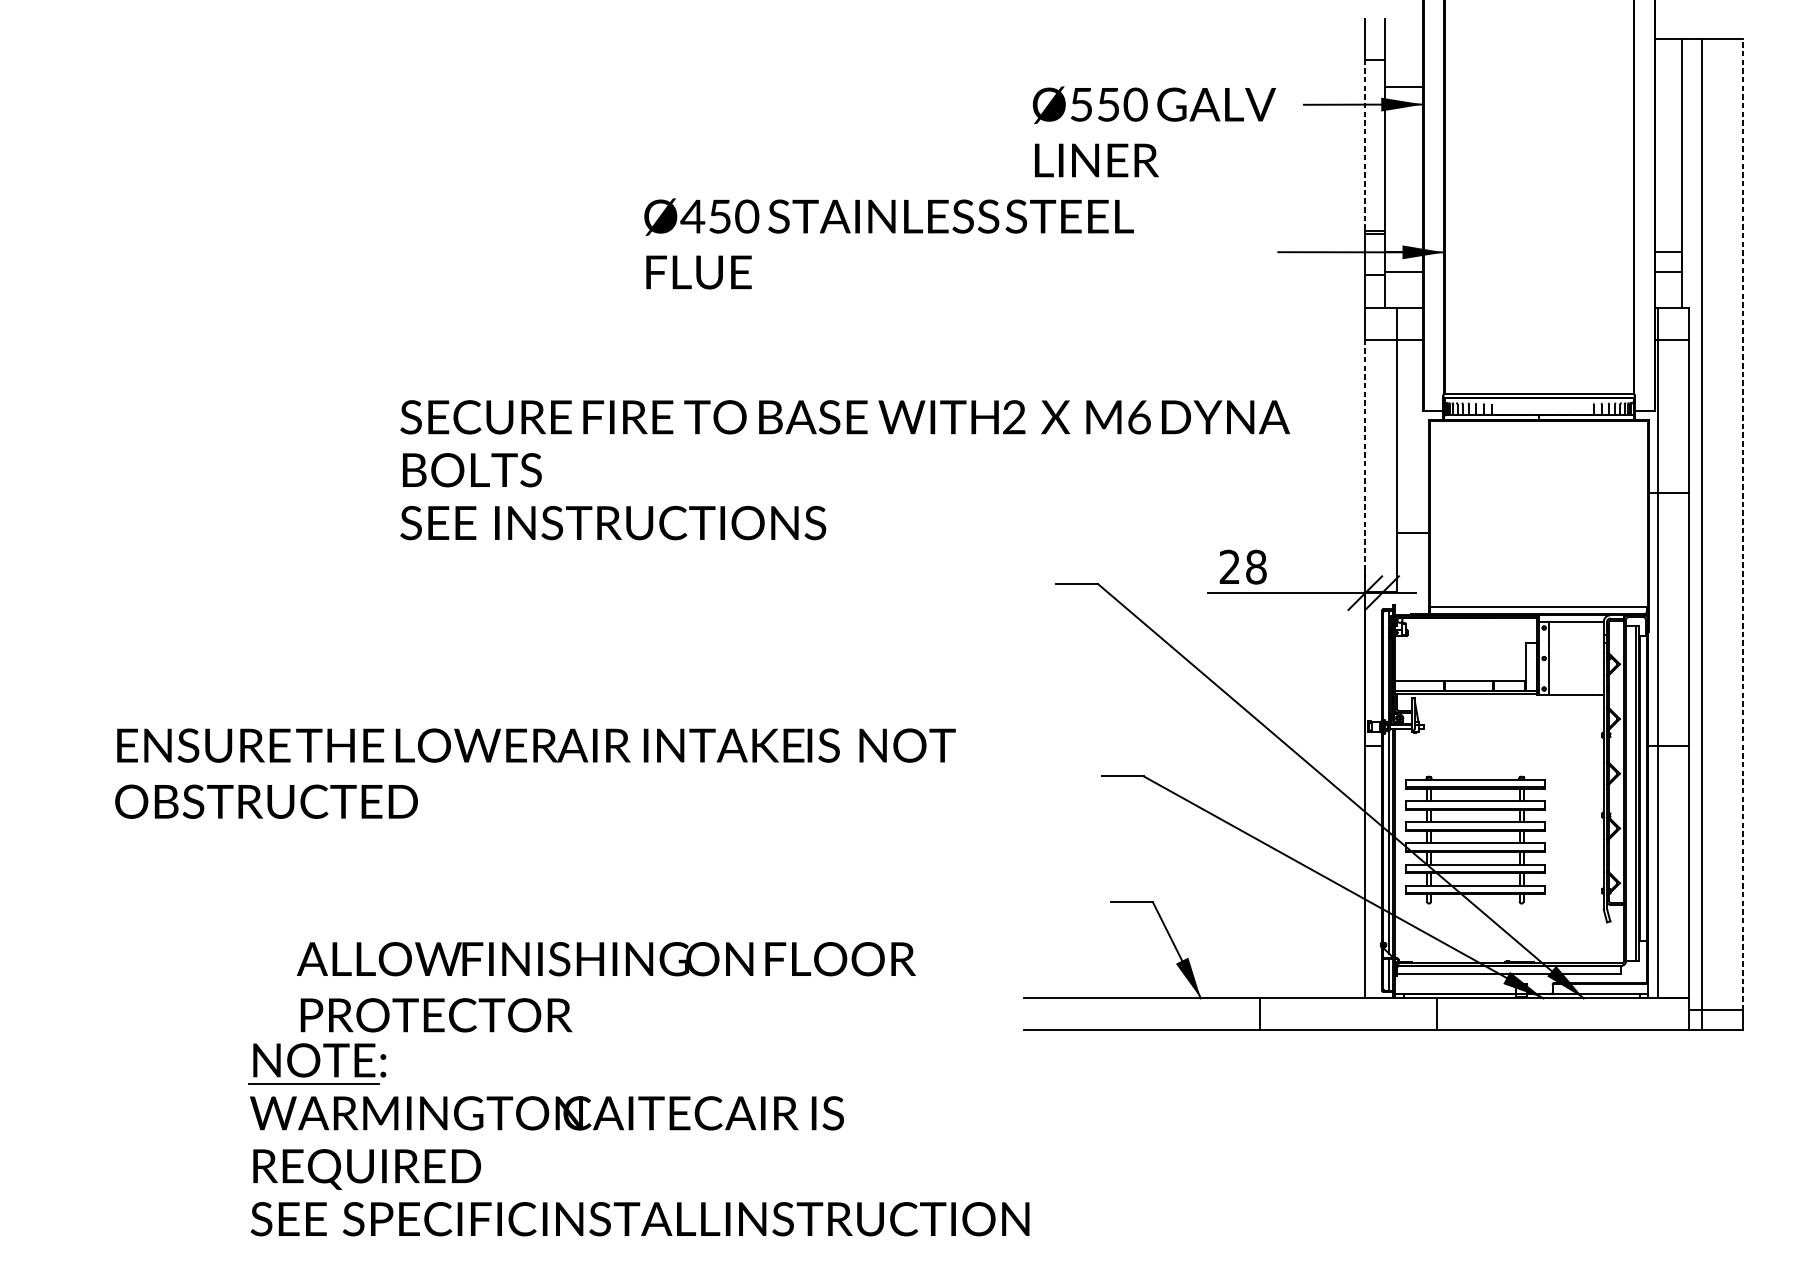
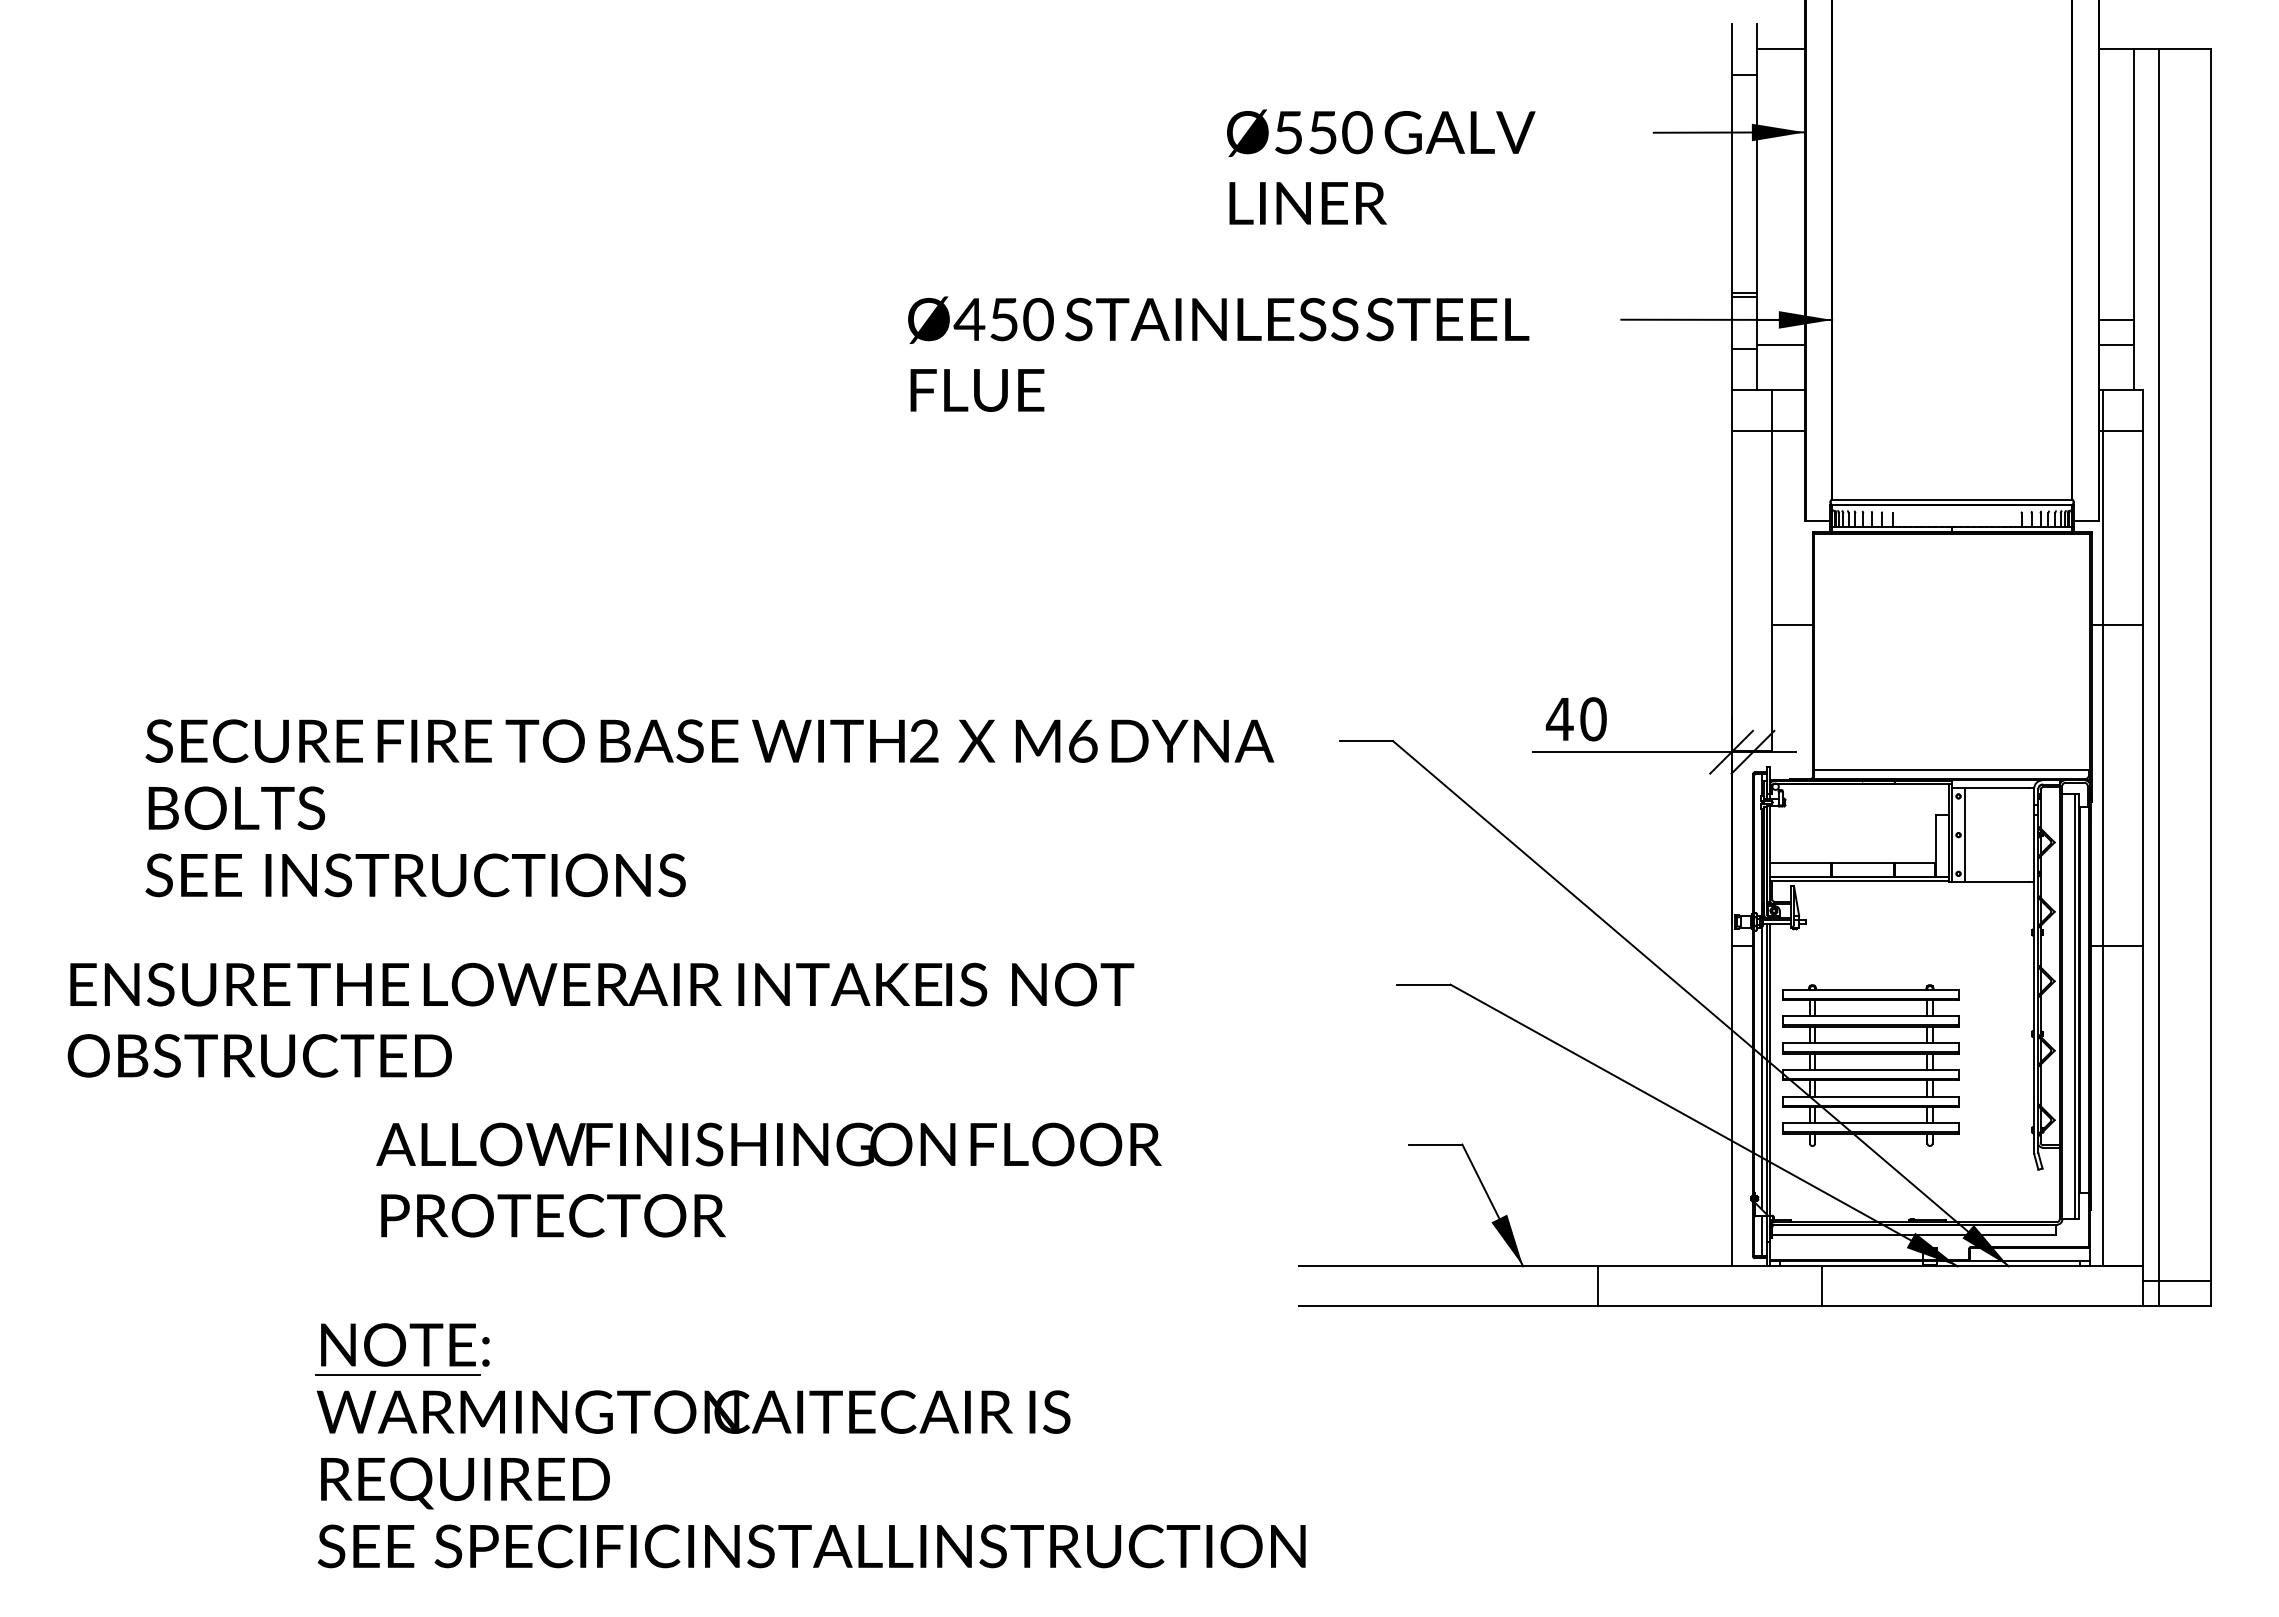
line: (1403, 87) -> (1780, 48), moved
text: (1154, 131) -> (1381, 166), moved
line: (1365, 145) -> (1731, 184), dashed -> solid
text: (889, 243) -> (1218, 353), moved
line: (1365, 466) -> (1731, 591), dashed -> solid
text: (844, 470) -> (709, 808), moved
line: (1742, 523) -> (2210, 664), dashed -> solid
line: (1412, 533) -> (1791, 625), moved
text: (1242, 567) -> (1575, 719), 28 -> 40
text: (535, 773) -> (600, 1019), moved
text: (606, 986) -> (768, 1179), moved

